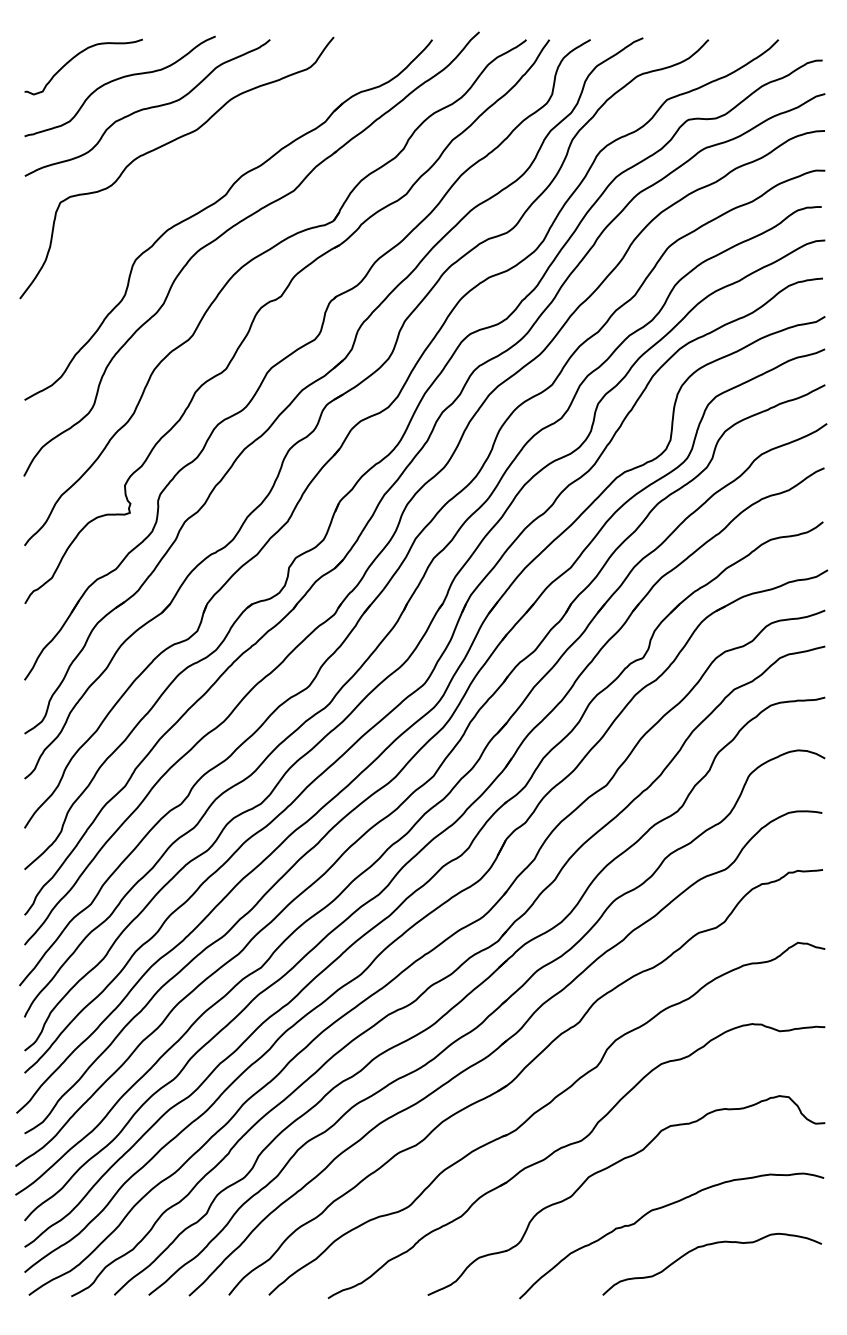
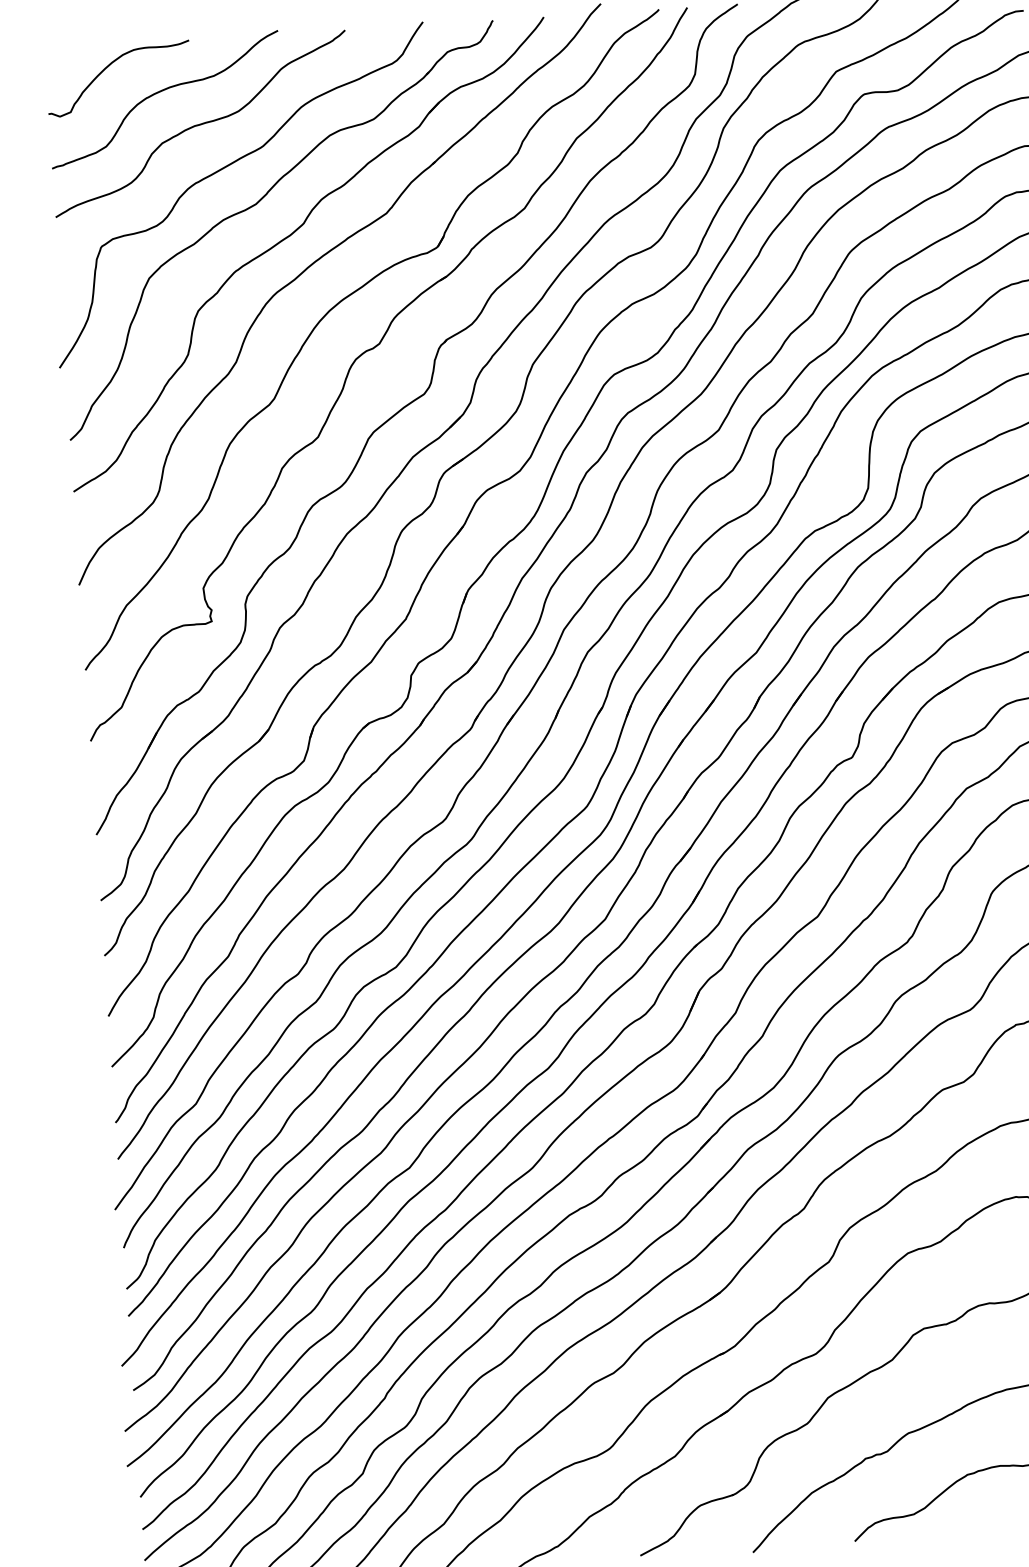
part: (192, 174) -> (260, 201), added

